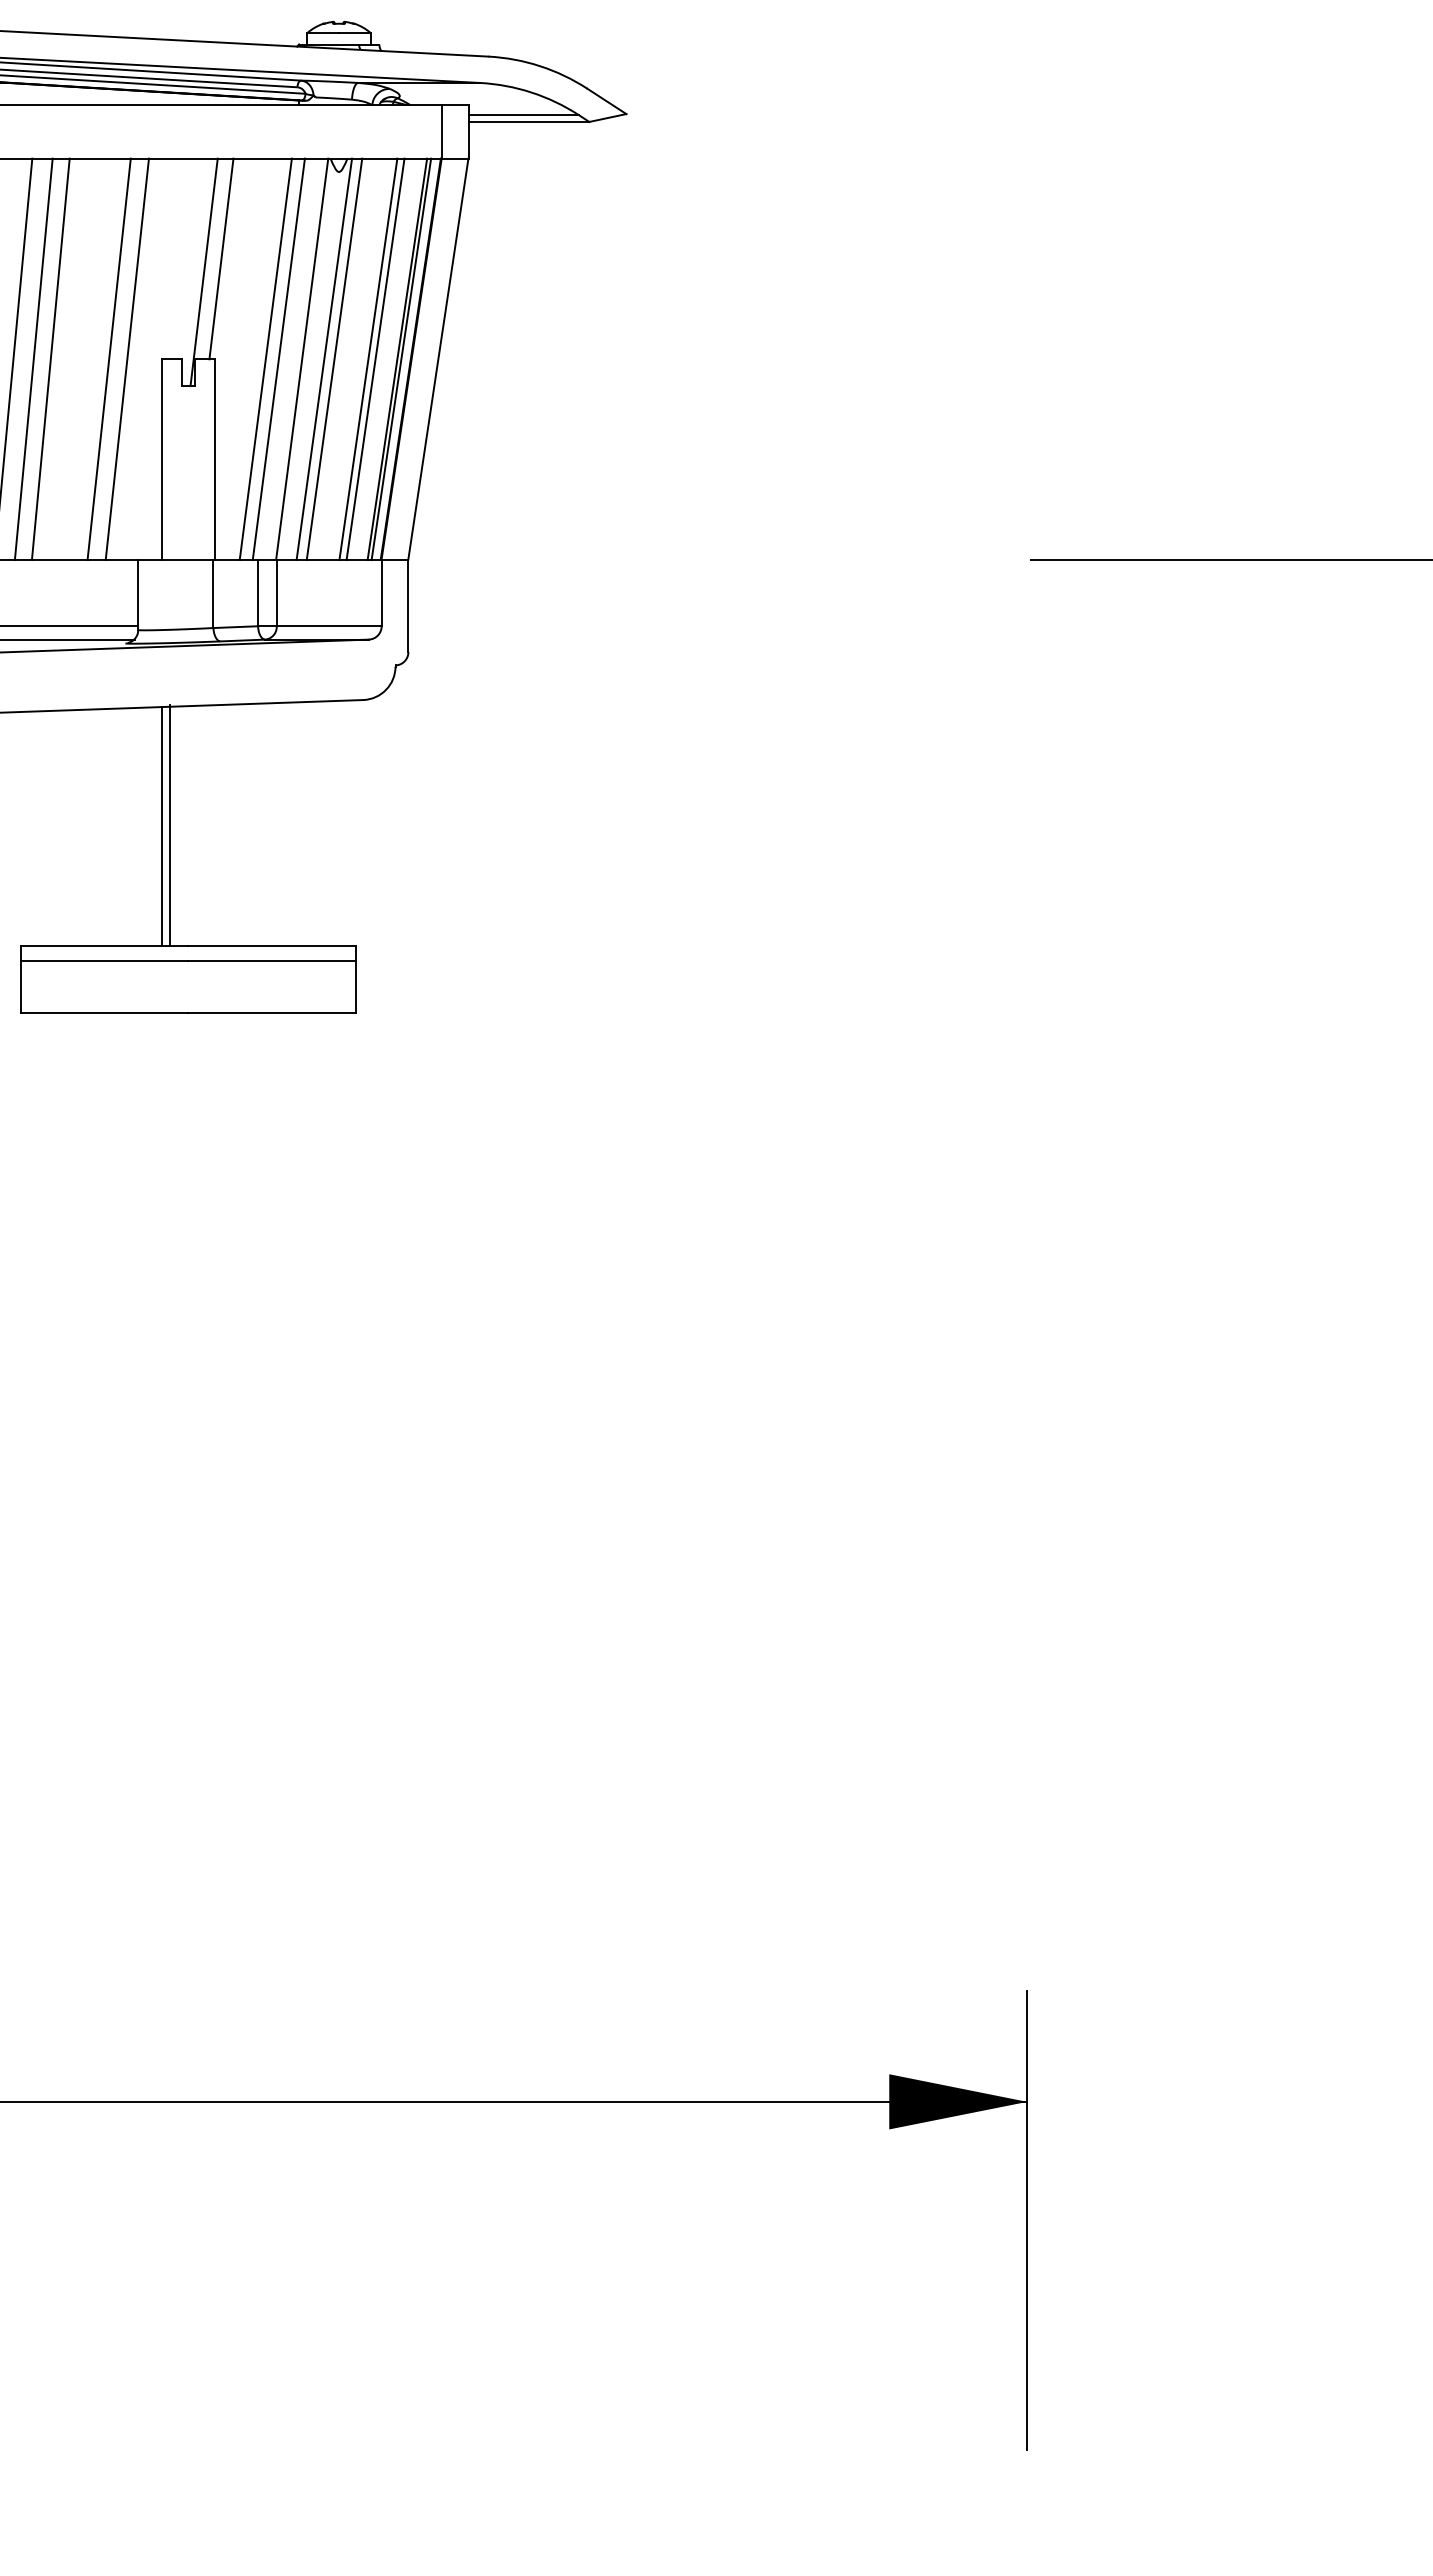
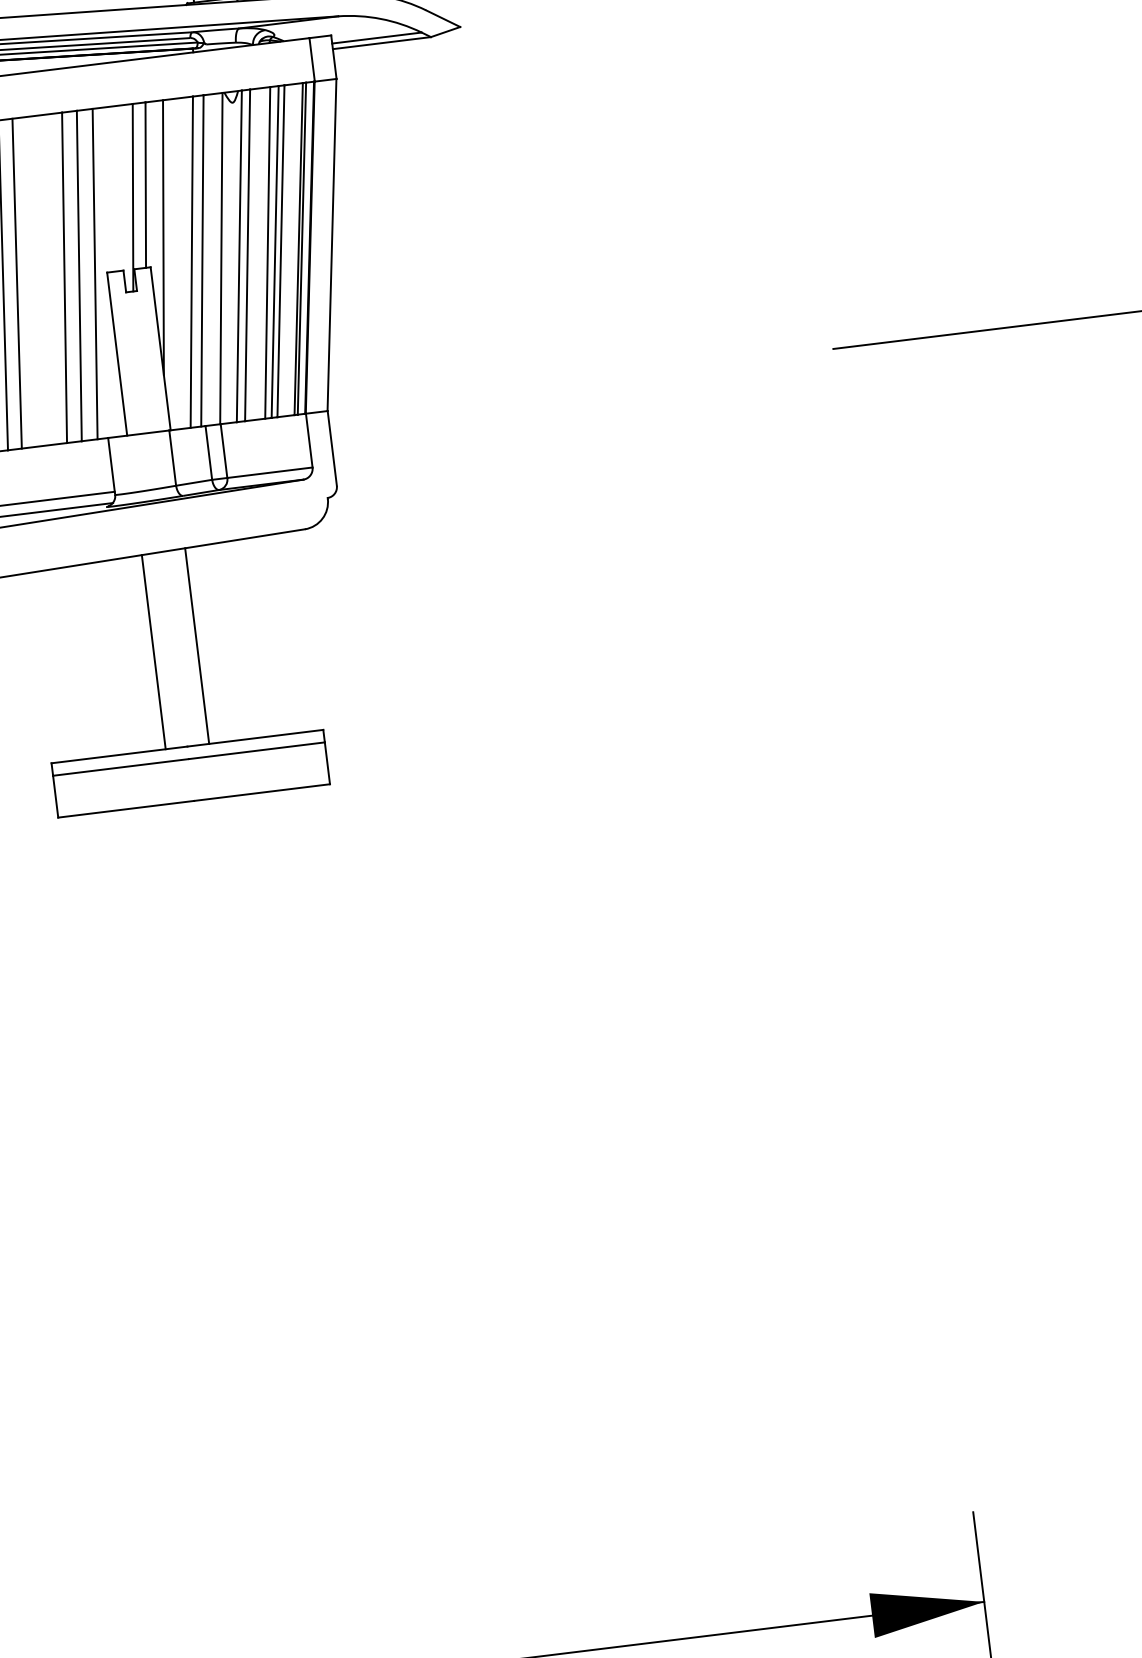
line: (235, 324) -> (163, 236), added
line: (146, 359) -> (94, 274), added
line: (359, 359) -> (267, 253), added
line: (170, 825) -> (197, 645), moved

